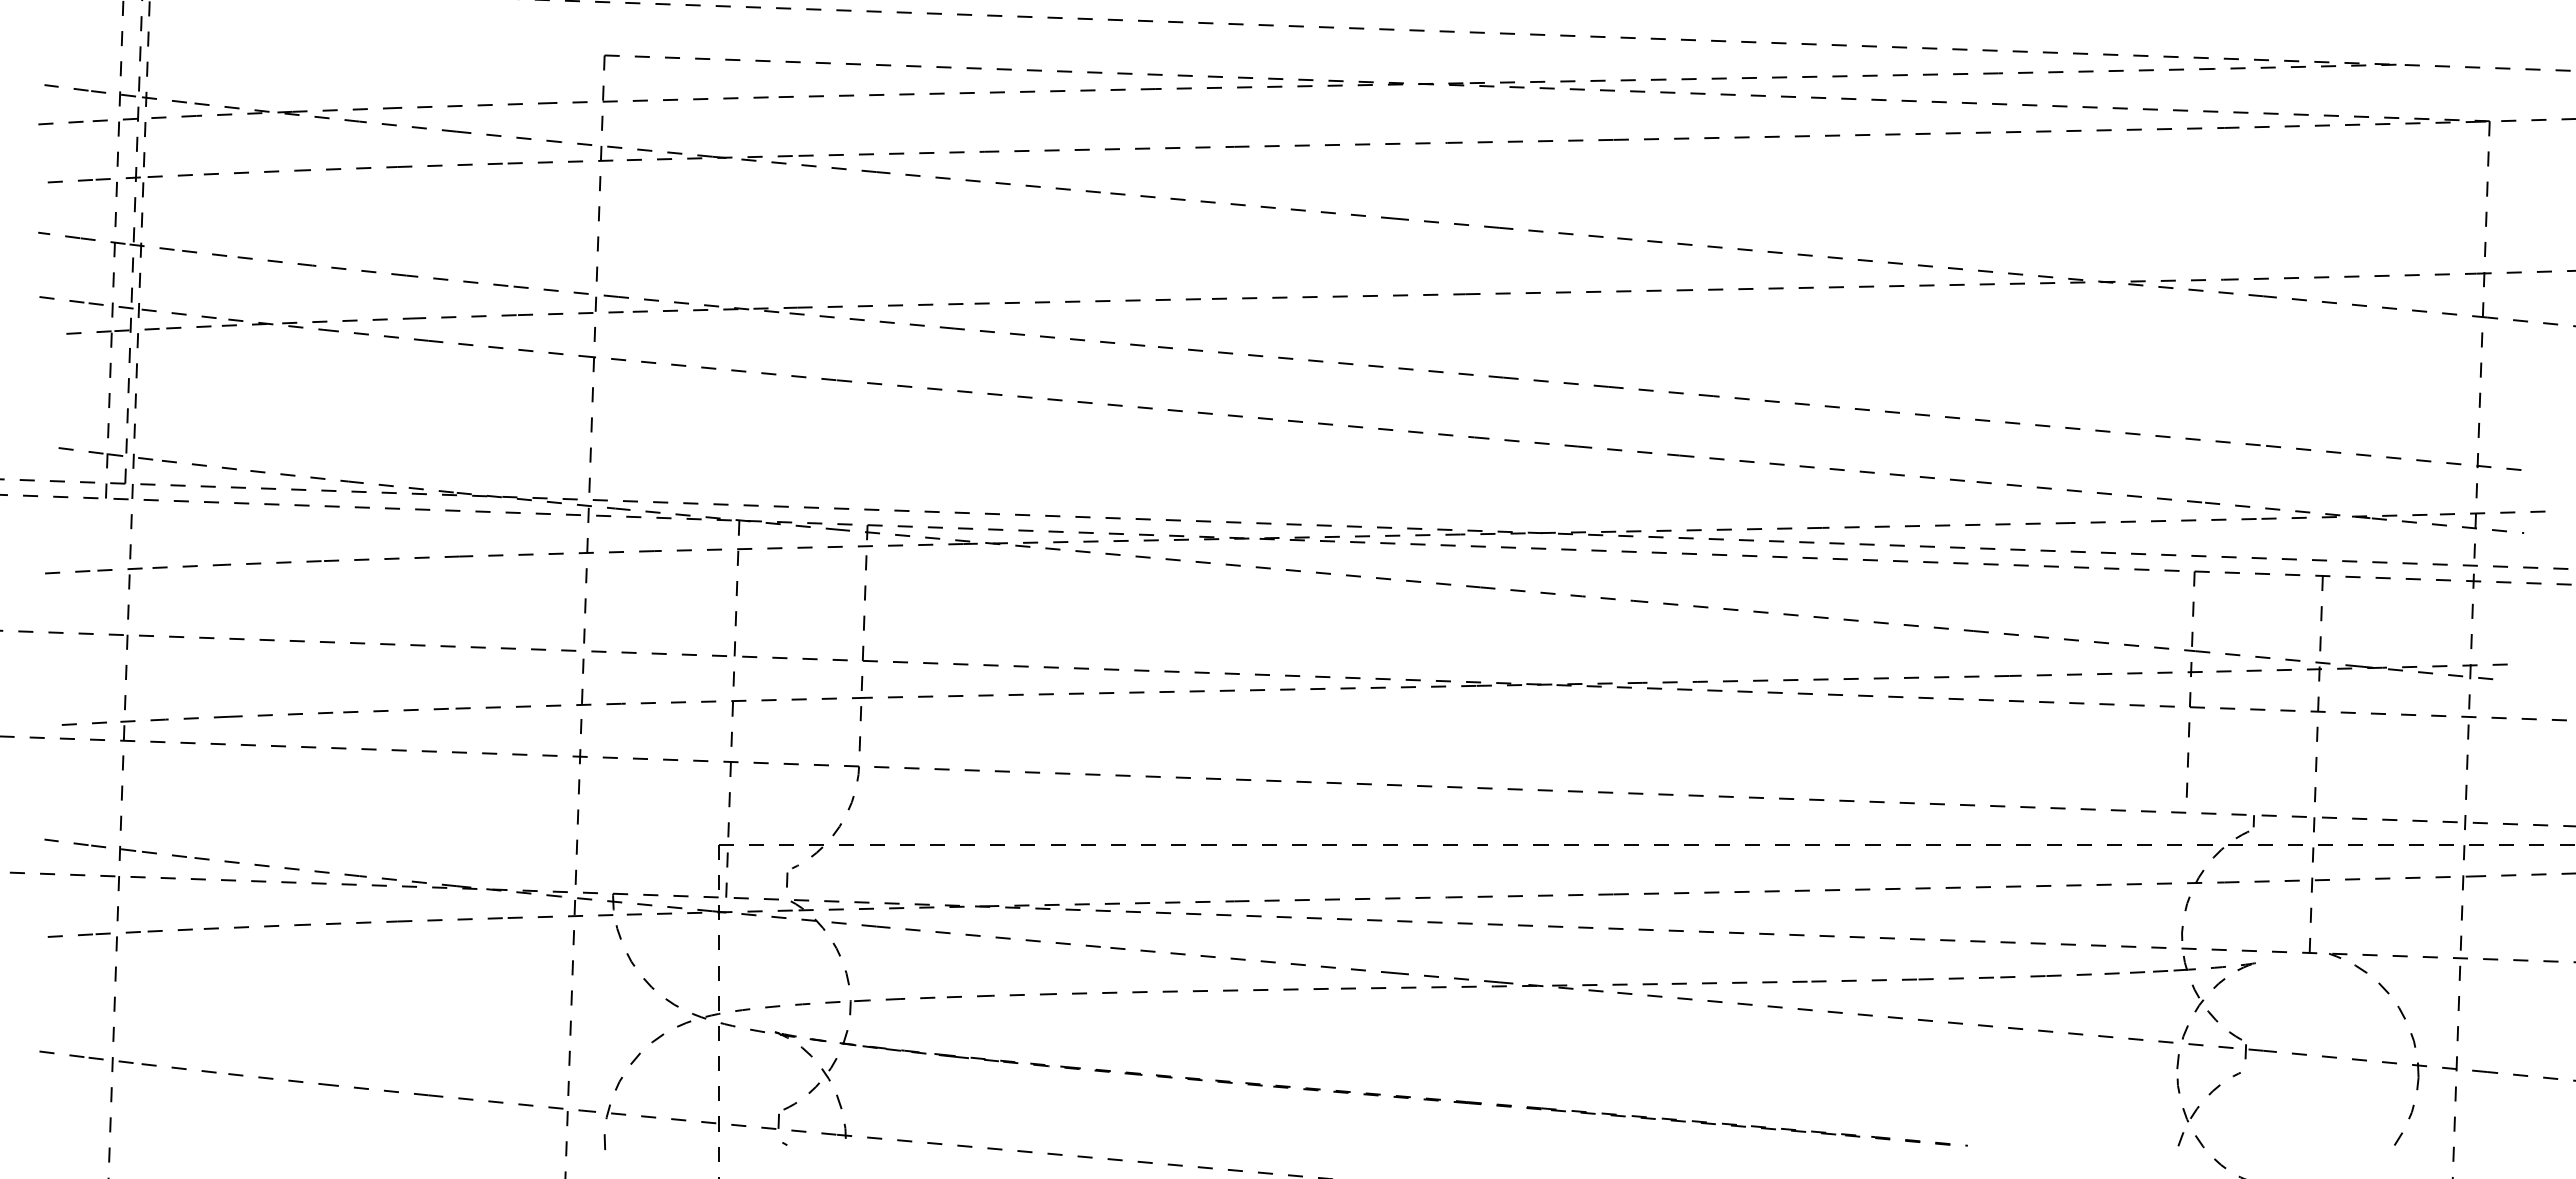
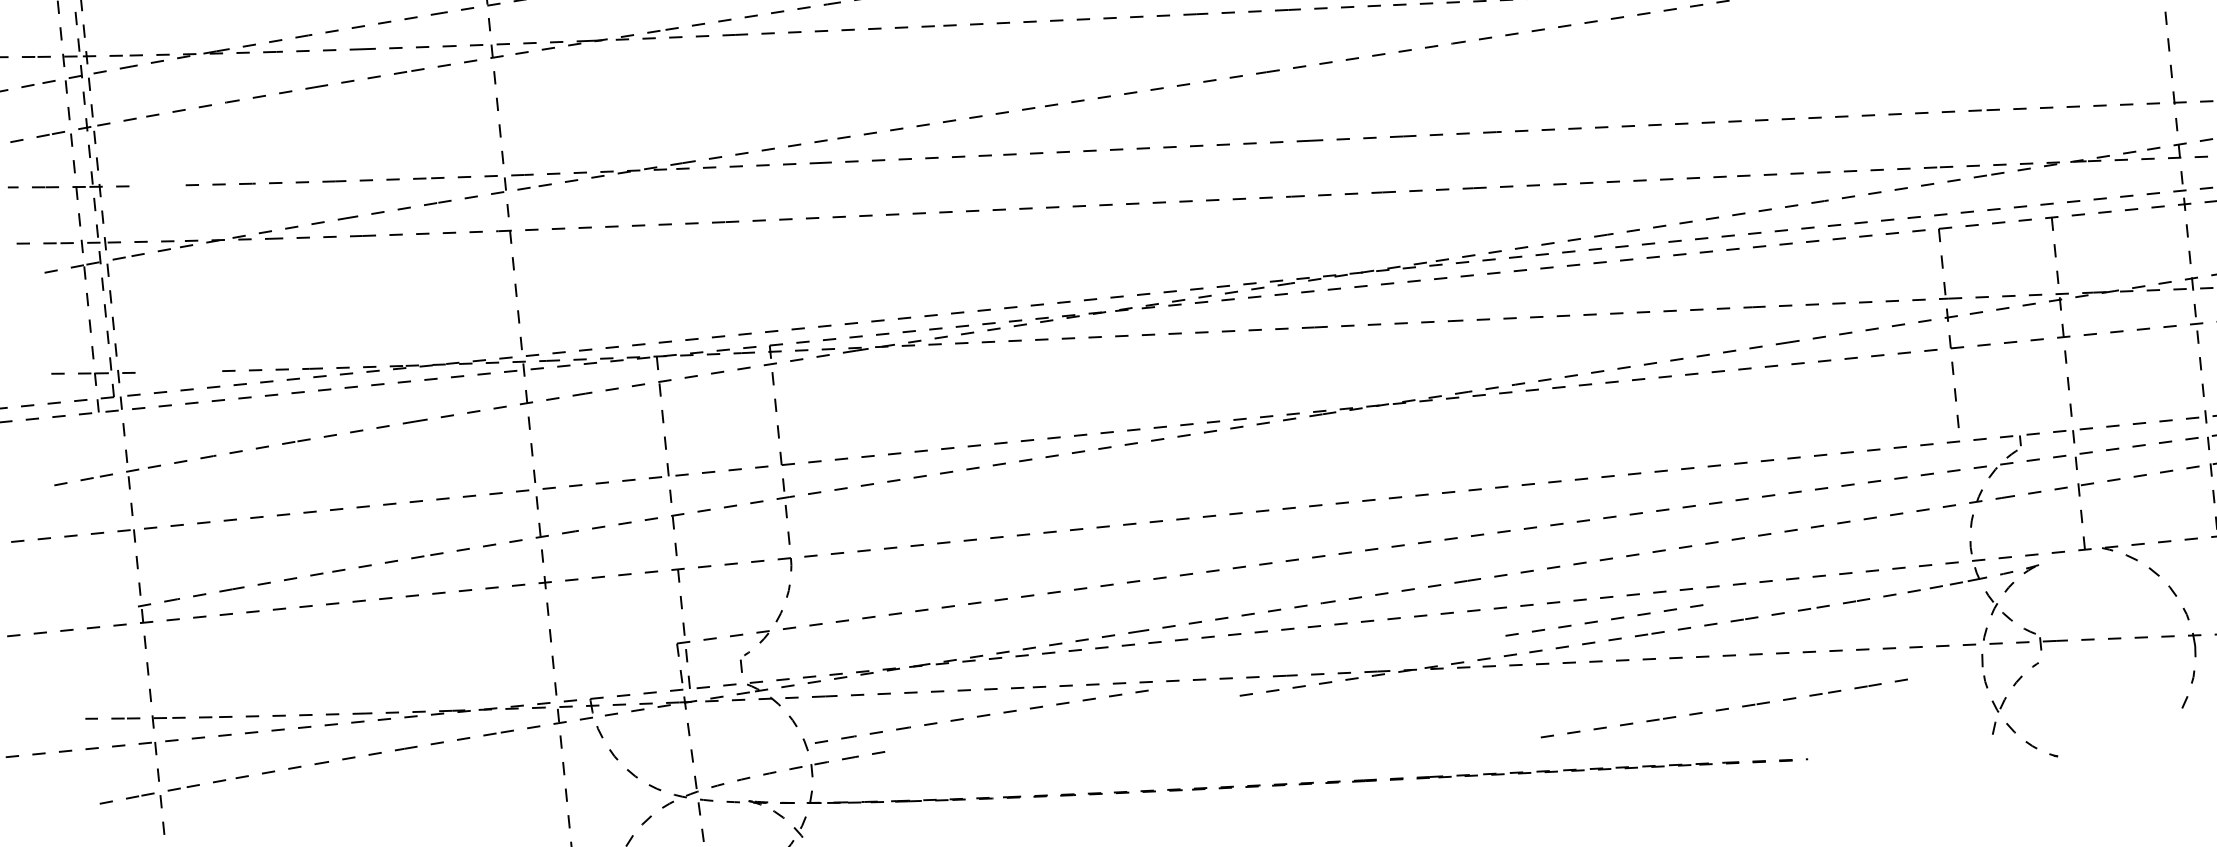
line: (197, 252) -> (149, 185), removed
line: (199, 464) -> (176, 371), removed
line: (76, 723) -> (99, 613), removed
line: (1753, 959) -> (1598, 621), added
part: (1137, 993) -> (981, 717), moved
part: (1881, 1075) -> (1724, 707), added

